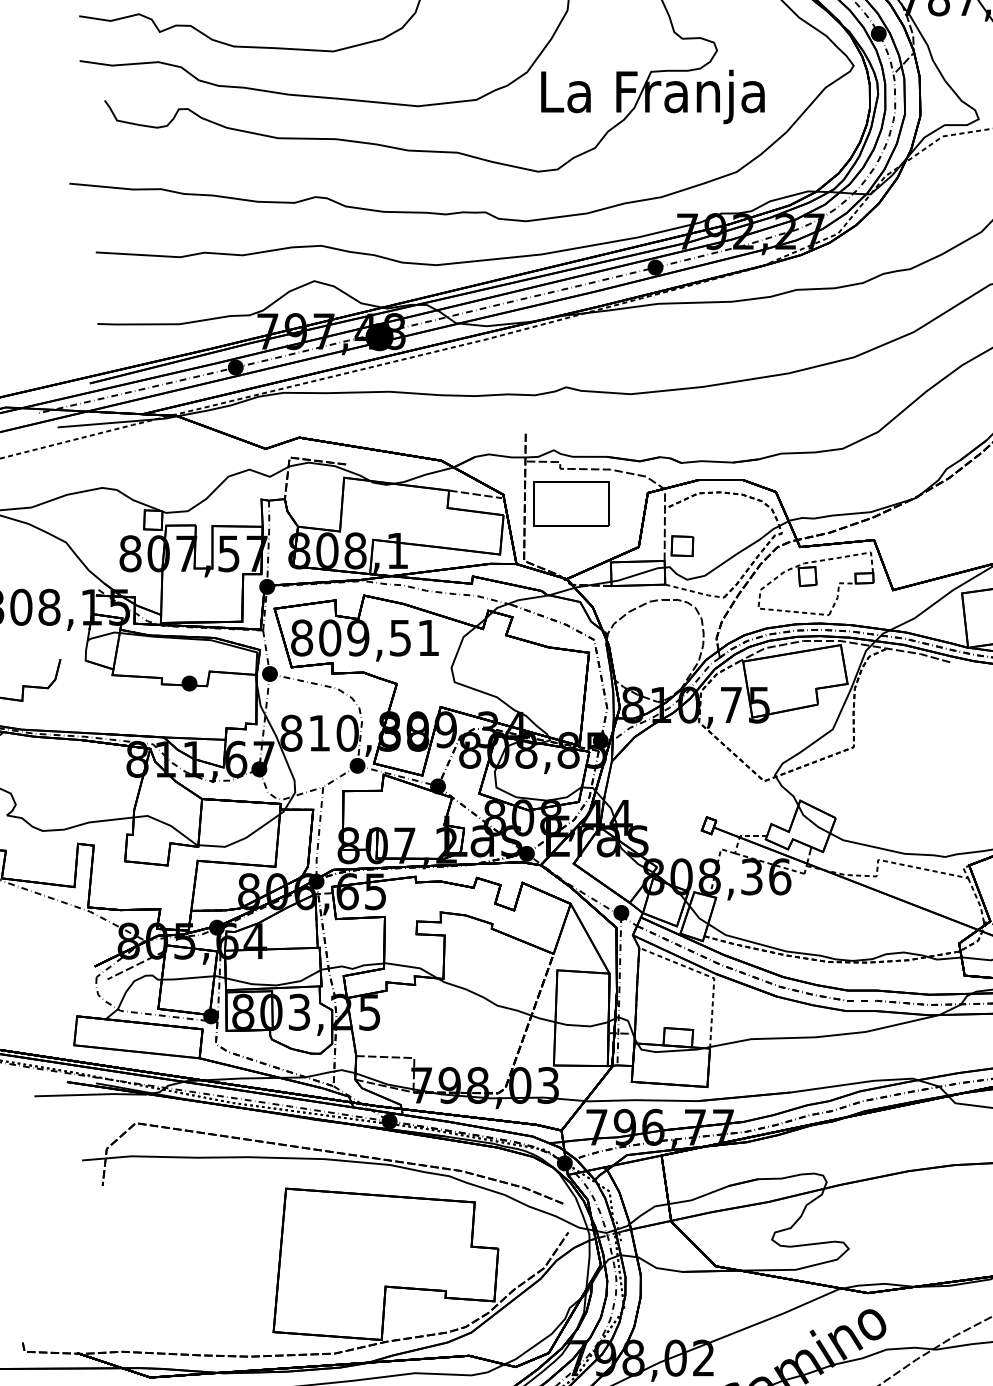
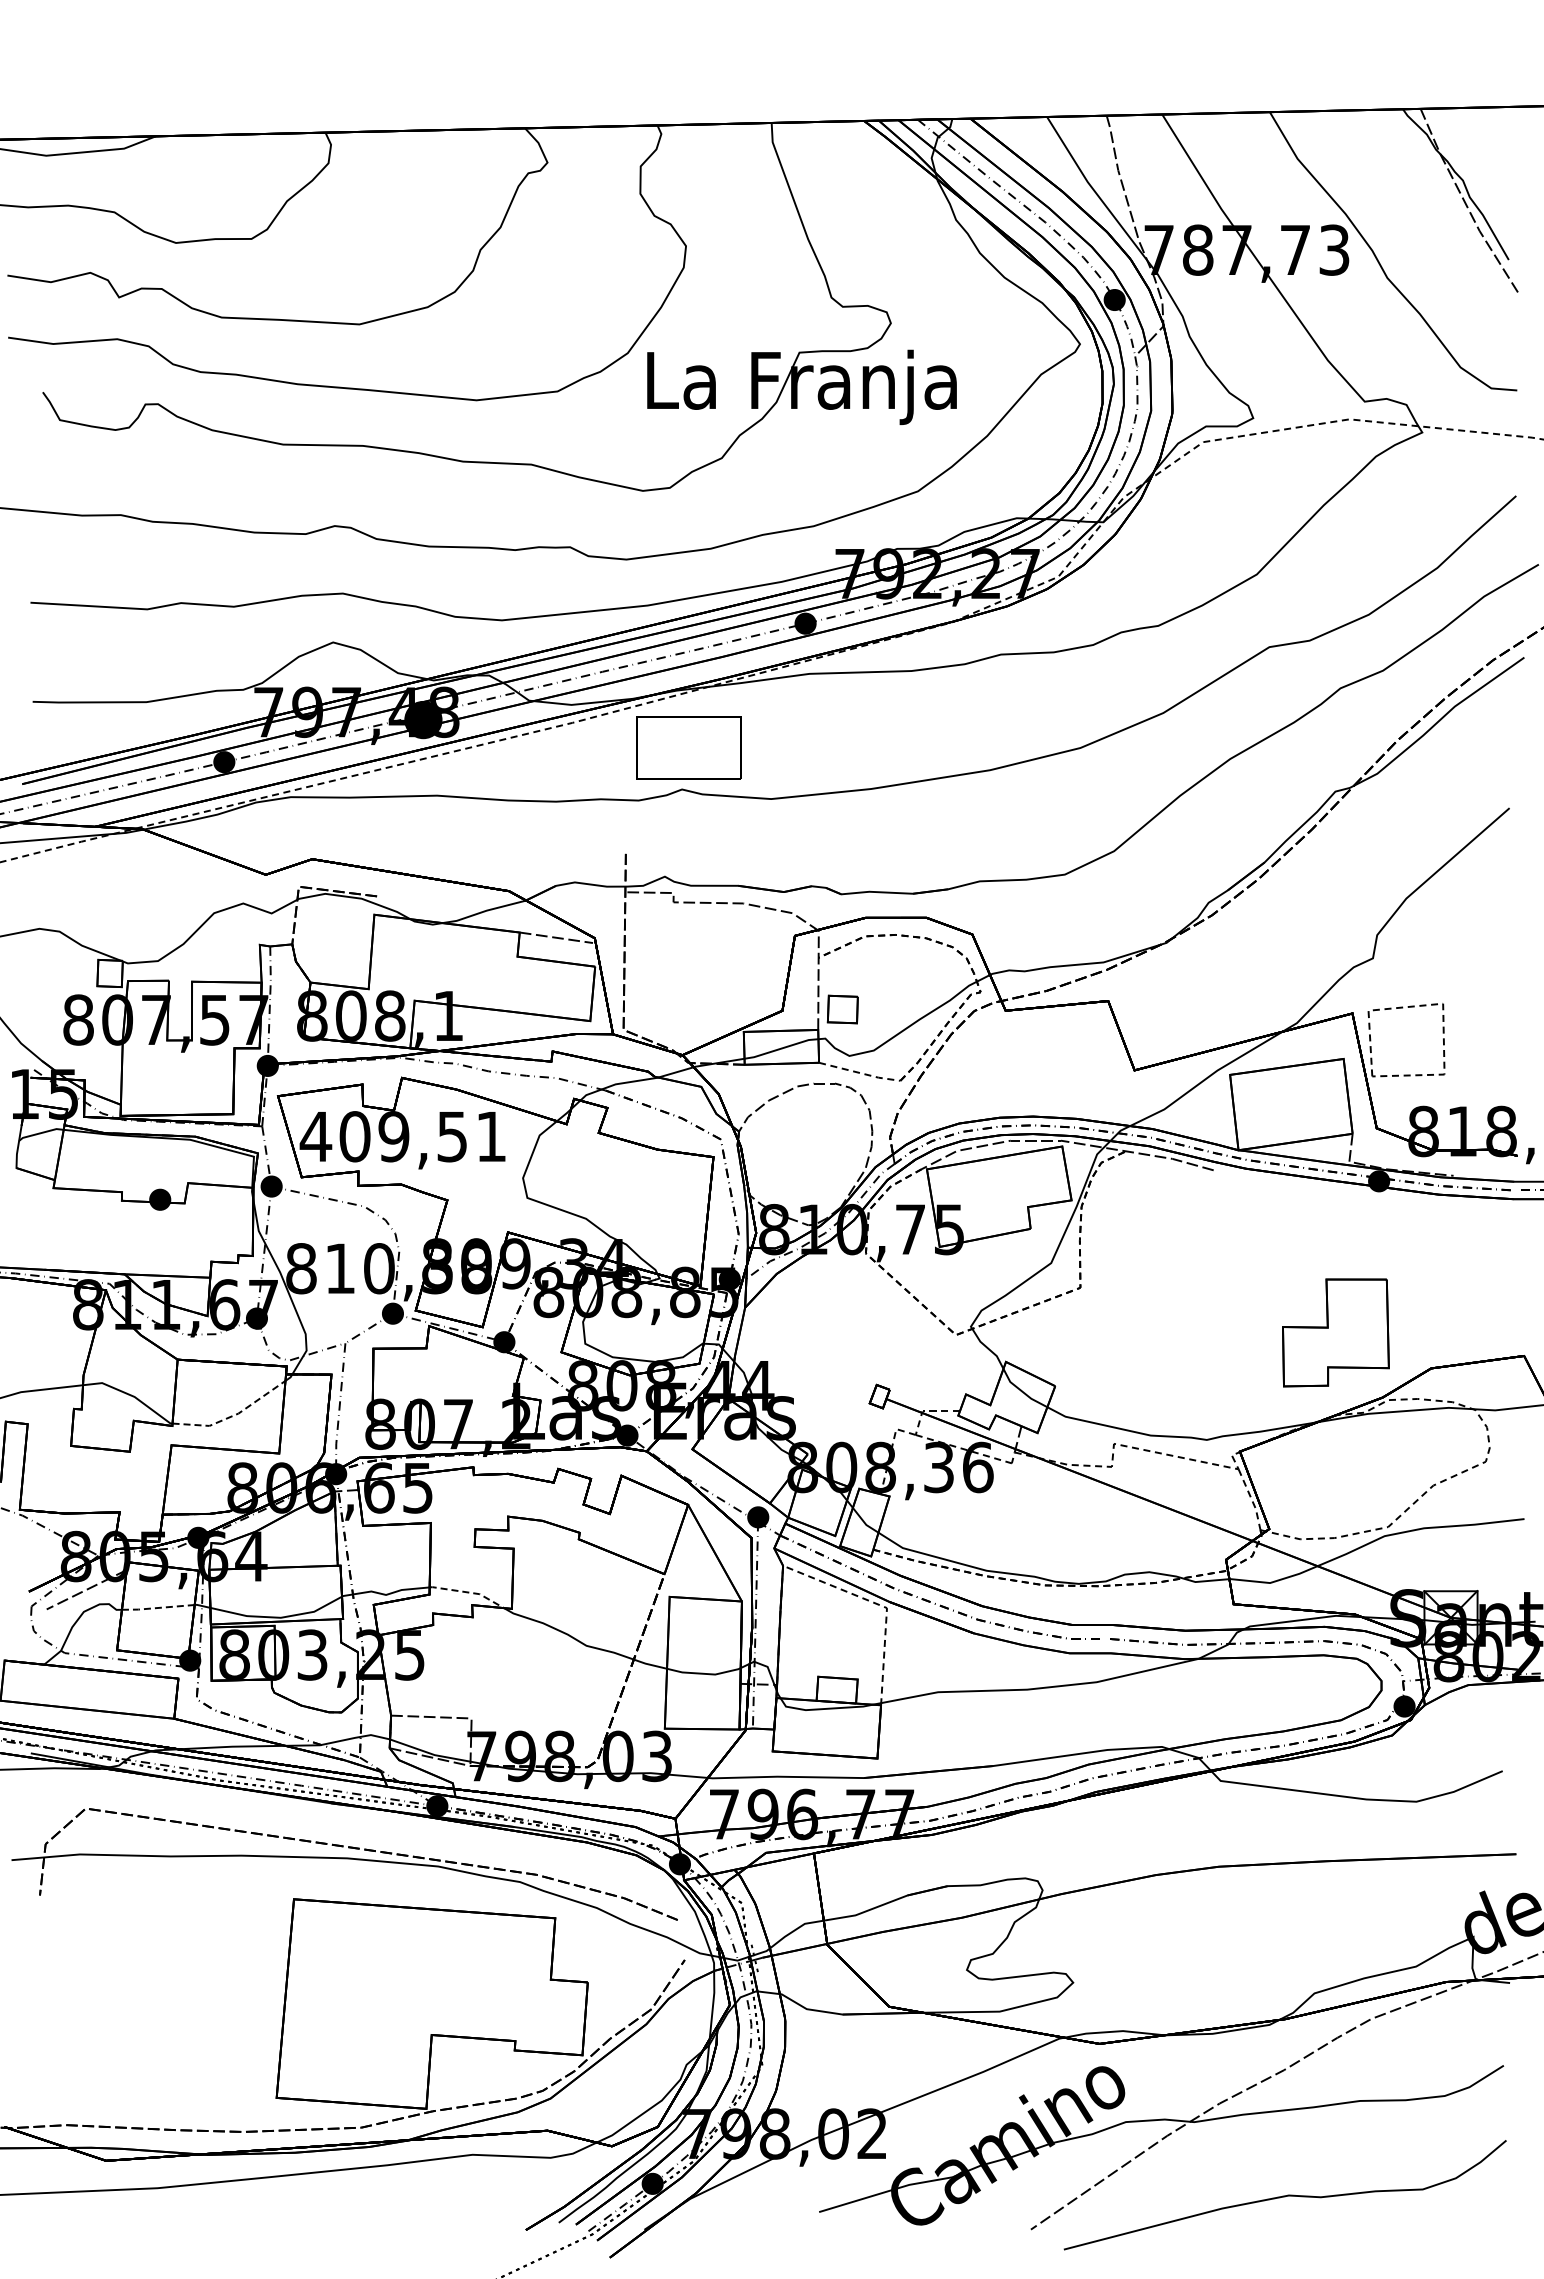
part: (570, 503) -> (688, 747), moved
part: (815, 583) -> (1027, 1061), removed
text: (301, 637) -> (315, 1136), 809,51 -> 409,51
line: (242, 839) -> (233, 1415), solid -> dashed
line: (412, 967) -> (468, 1592), solid -> dashed
line: (188, 977) -> (158, 1607), solid -> dashed

